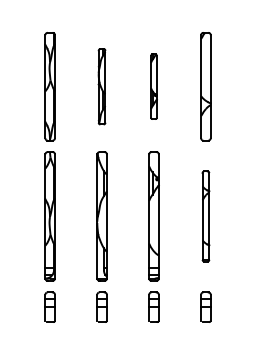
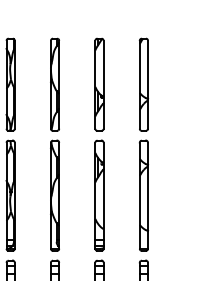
part: (101, 86) -> (54, 84), size x1.43
part: (153, 86) -> (99, 84), size x1.67
part: (205, 216) -> (143, 195), size x1.43

